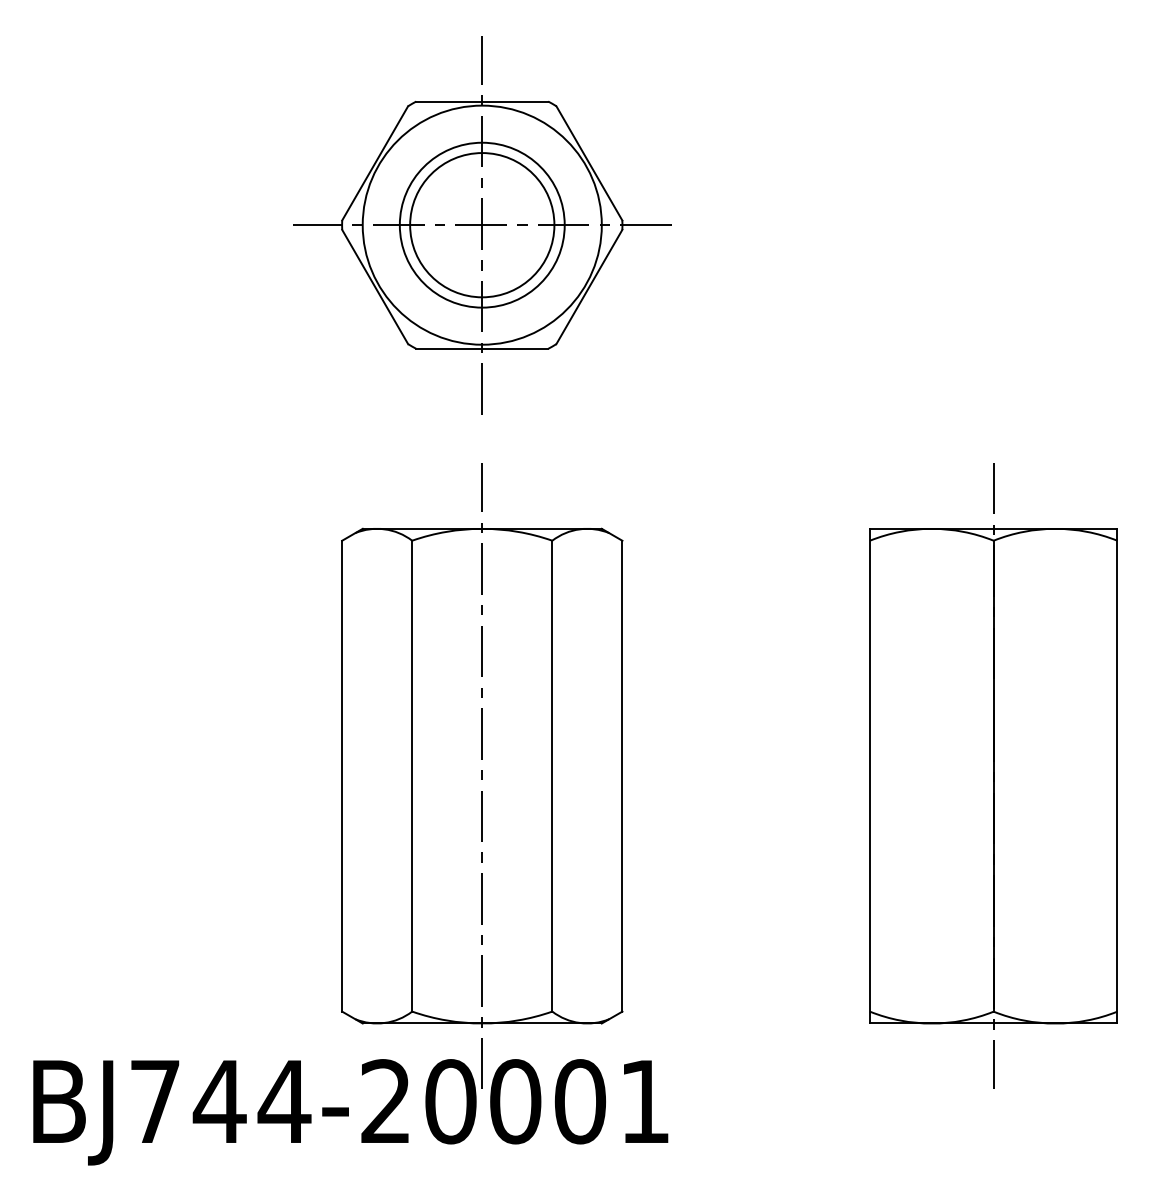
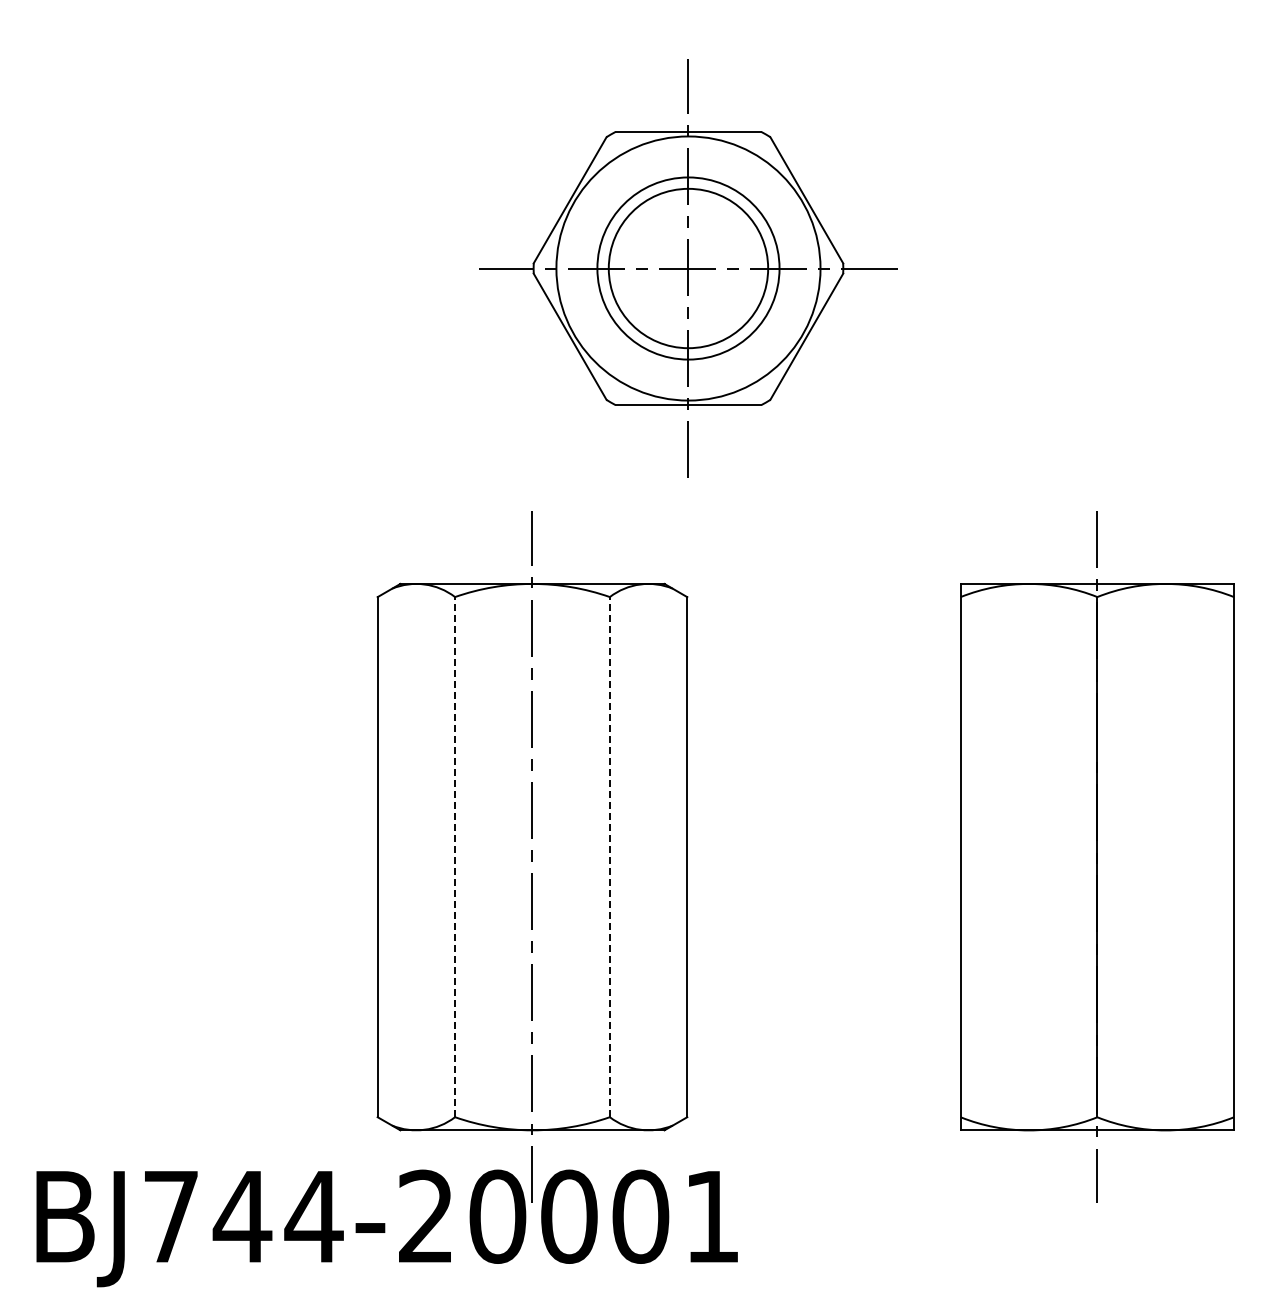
part: (482, 225) -> (688, 268), moved
line: (412, 775) -> (455, 856), solid -> dashed
line: (552, 775) -> (609, 856), solid -> dashed

